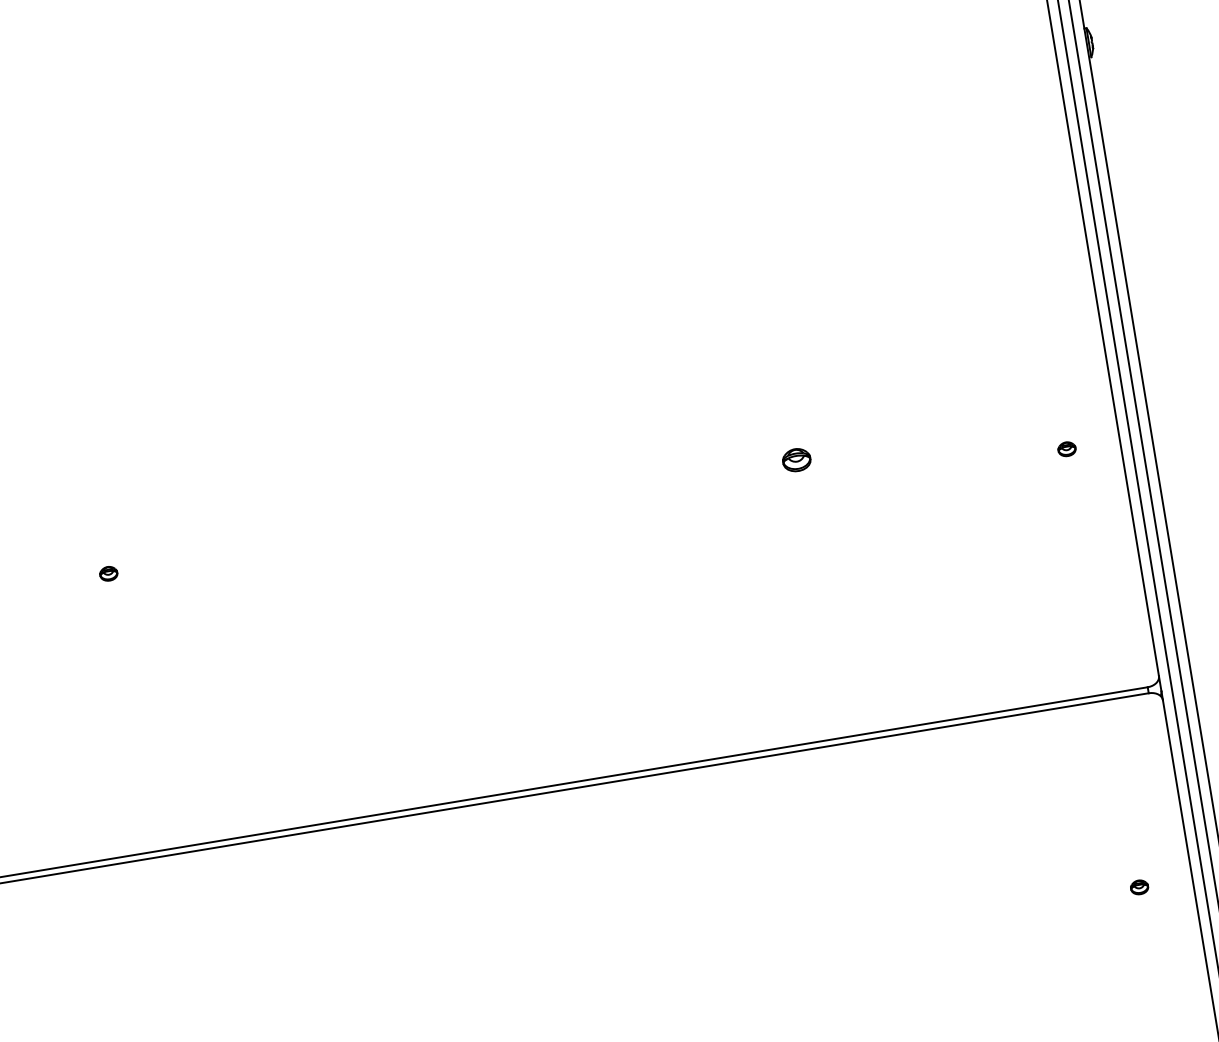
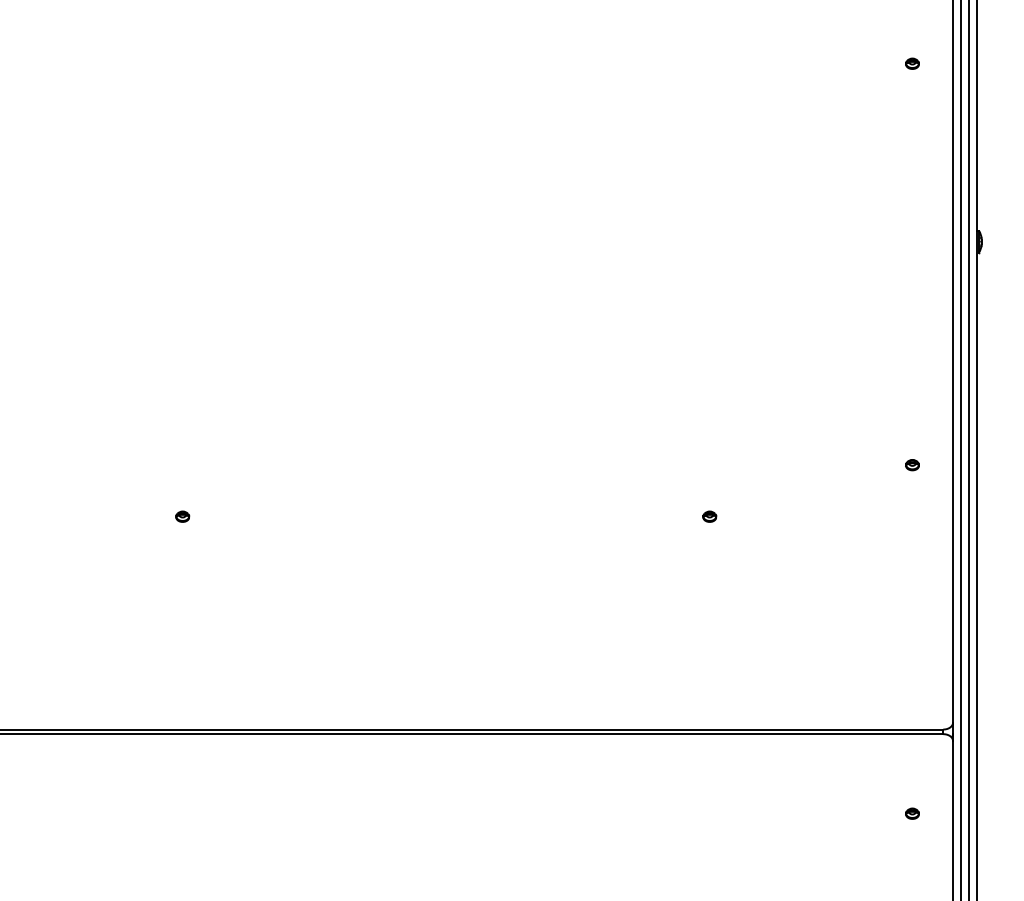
part: (1067, 449) -> (912, 465), moved
part: (796, 459) -> (709, 516), size x0.62
part: (1139, 887) -> (912, 813), moved

